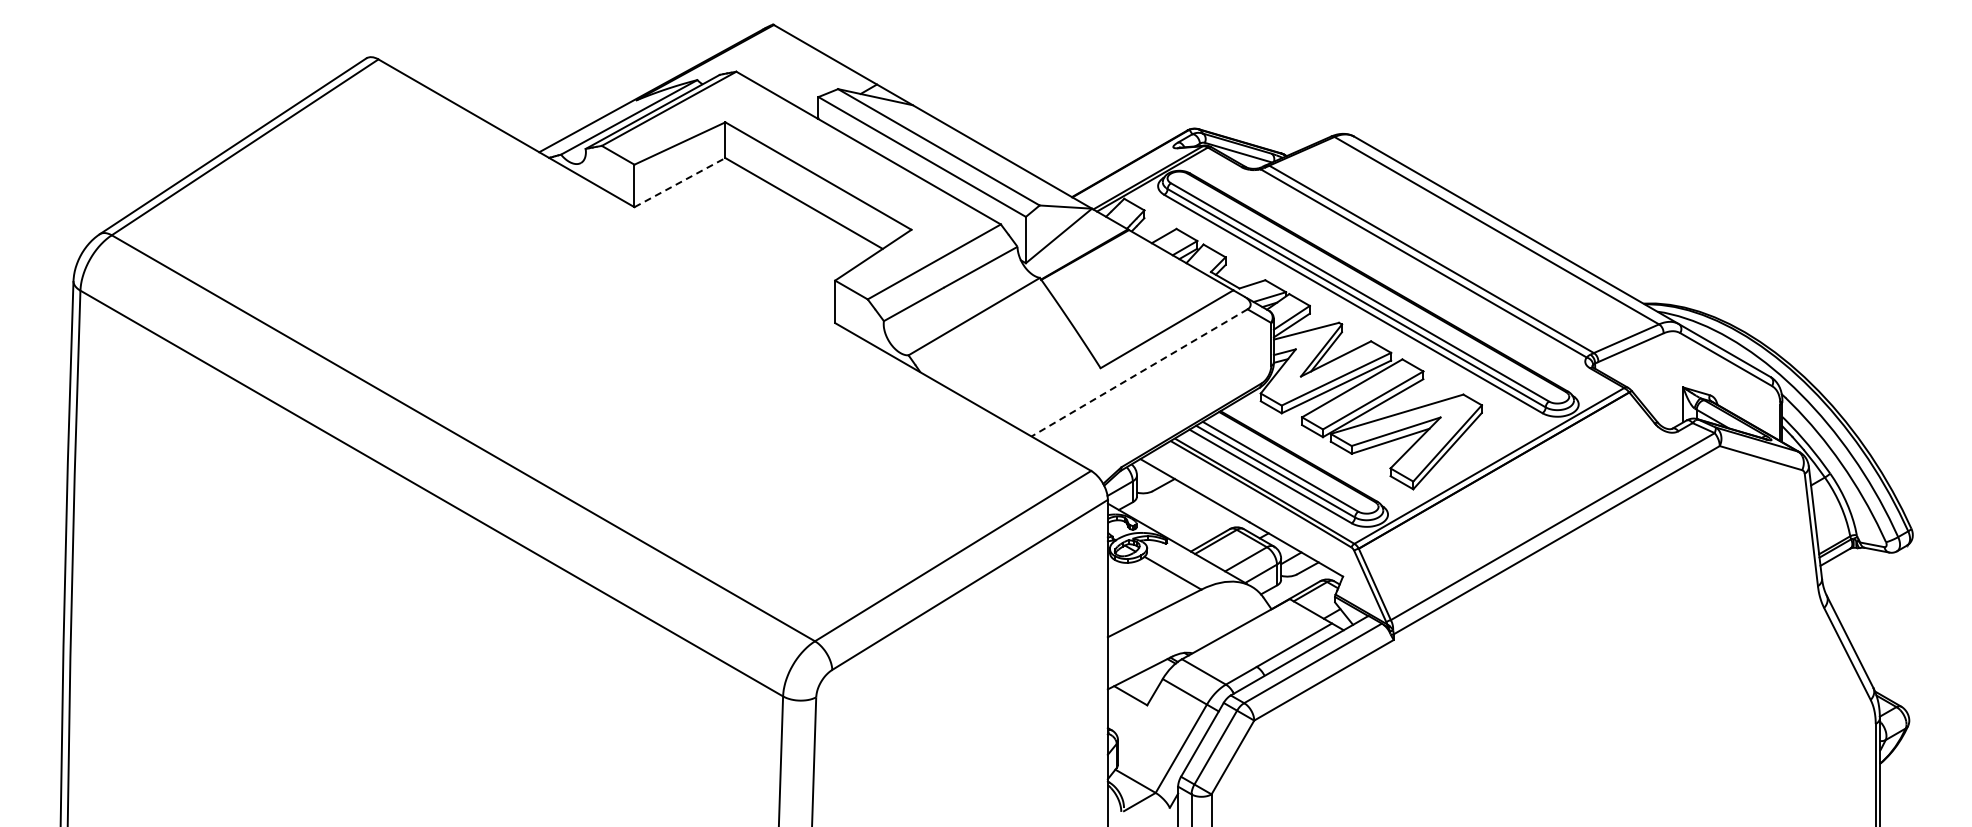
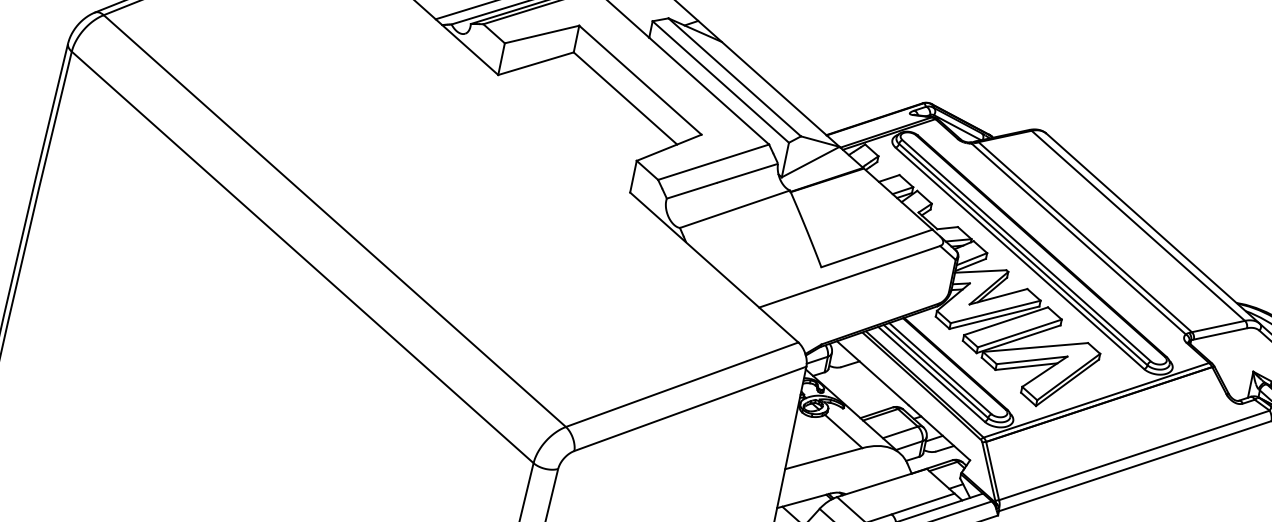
line: (679, 182) -> (535, 63), dashed -> solid
line: (1139, 373) -> (849, 277), dashed -> solid

